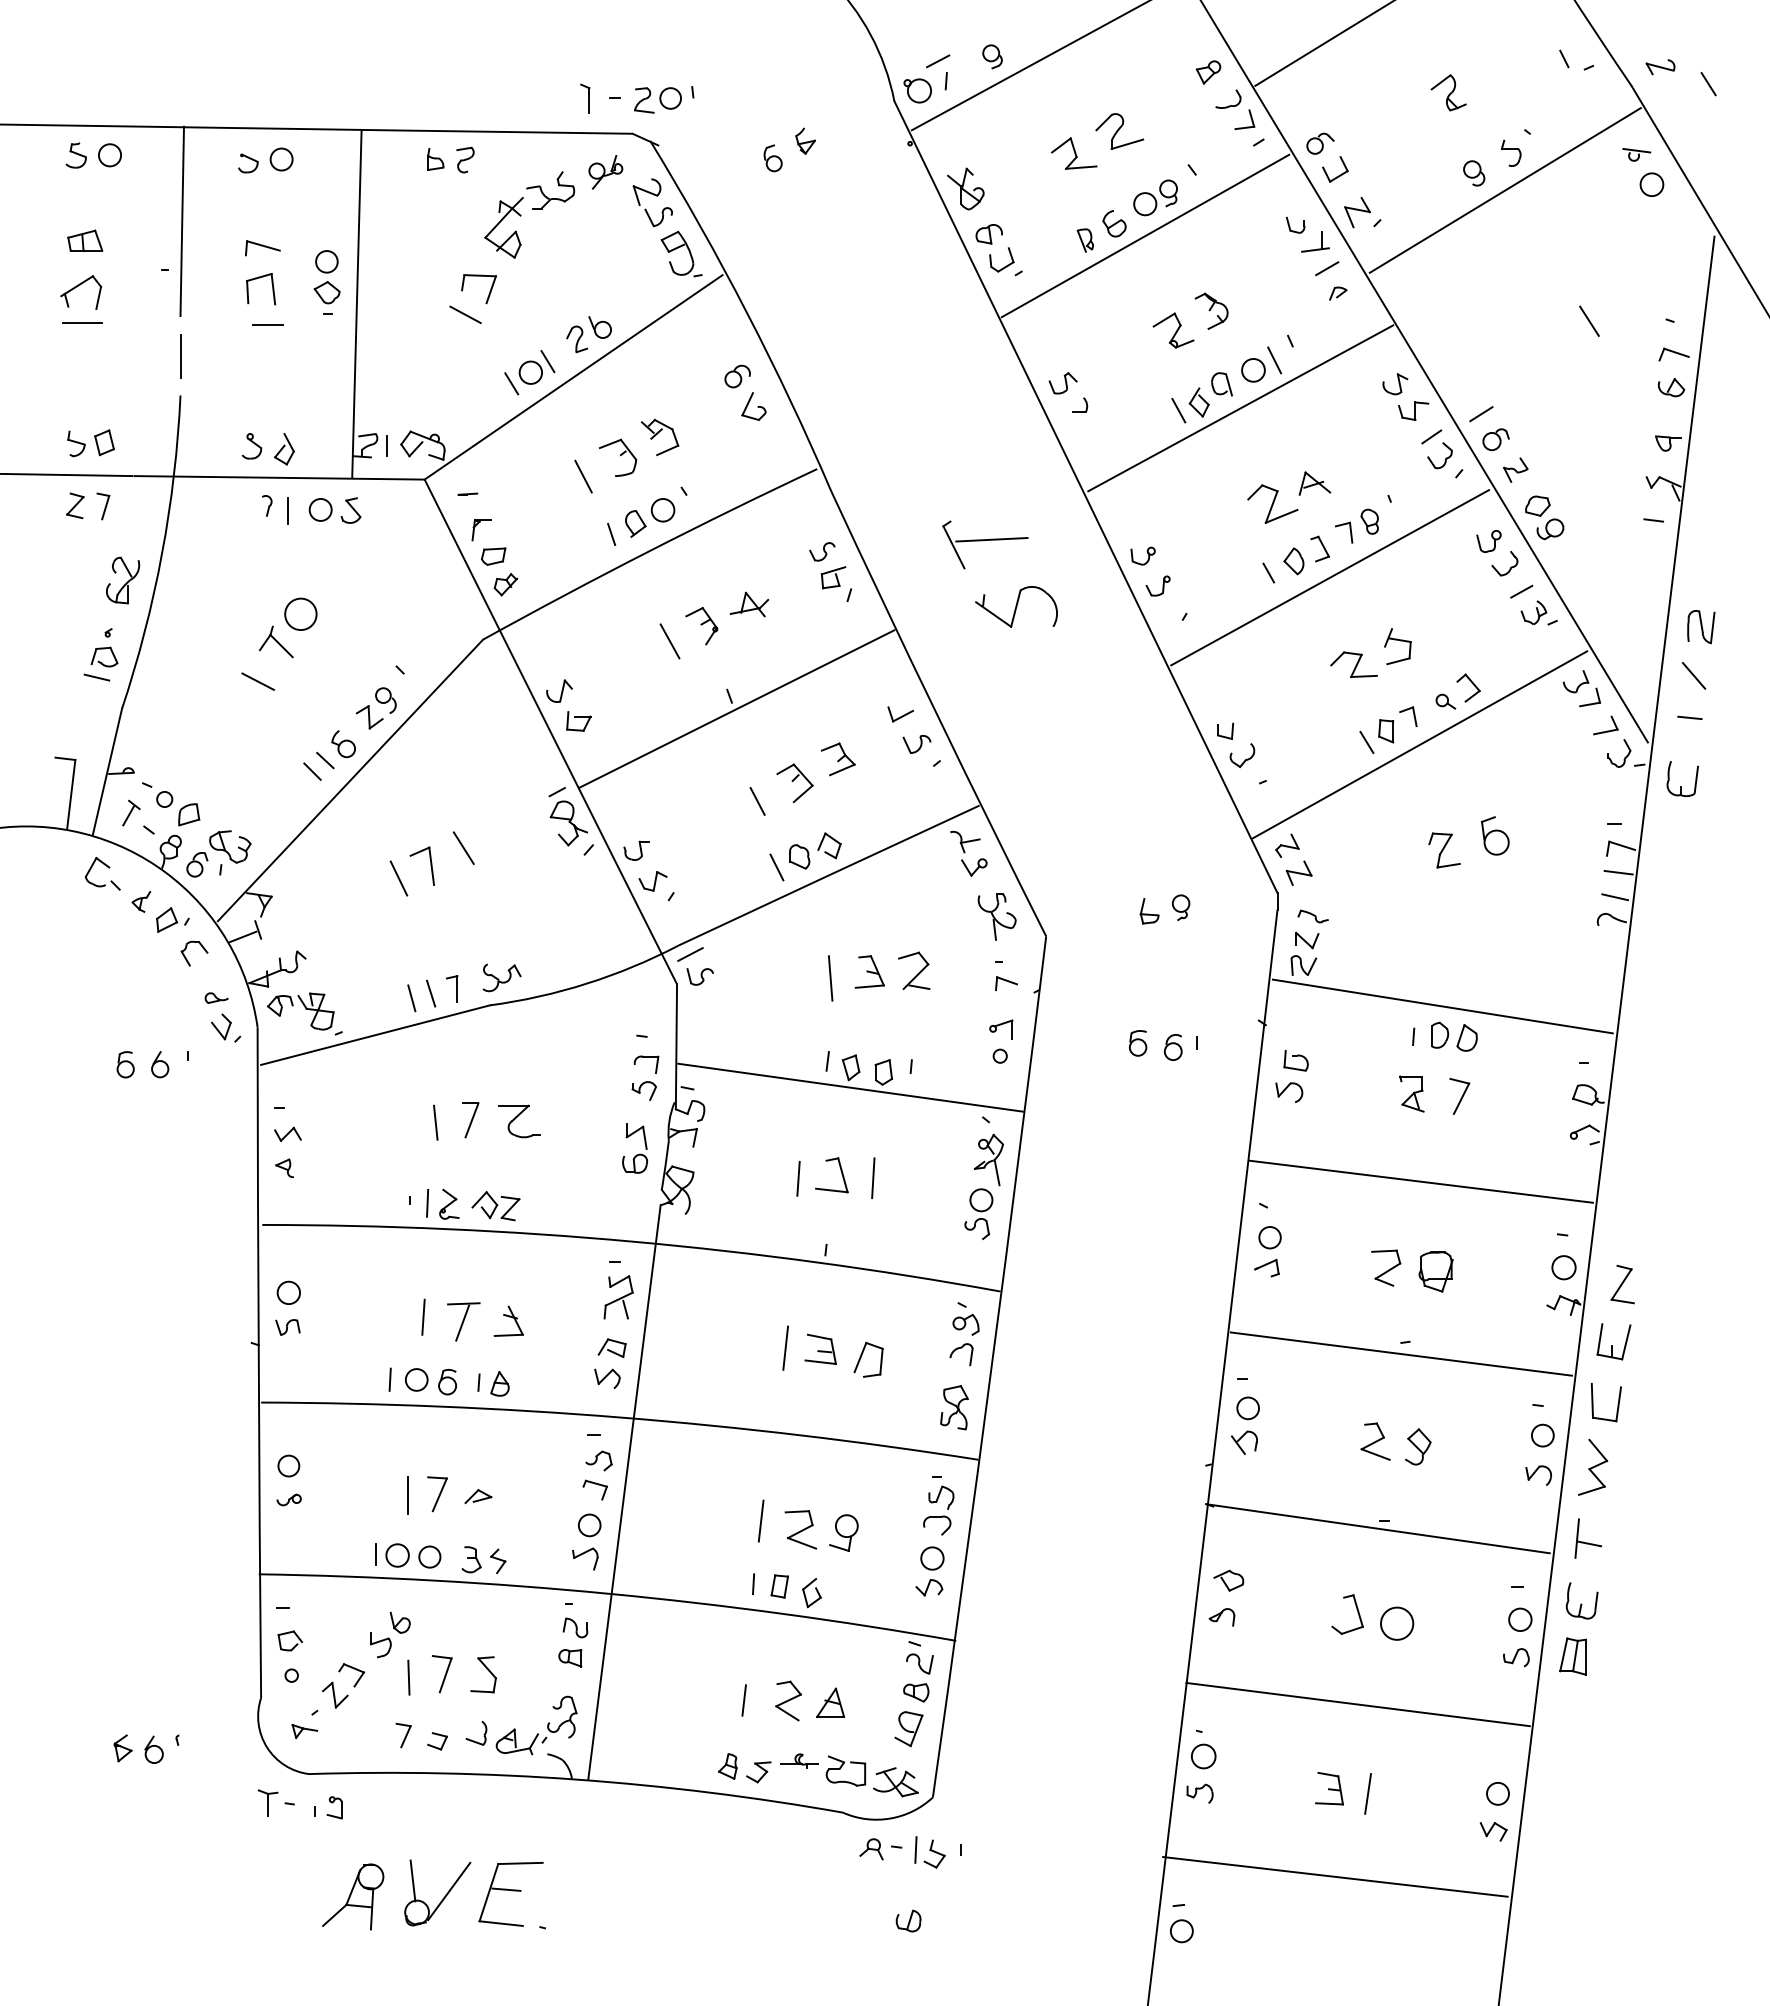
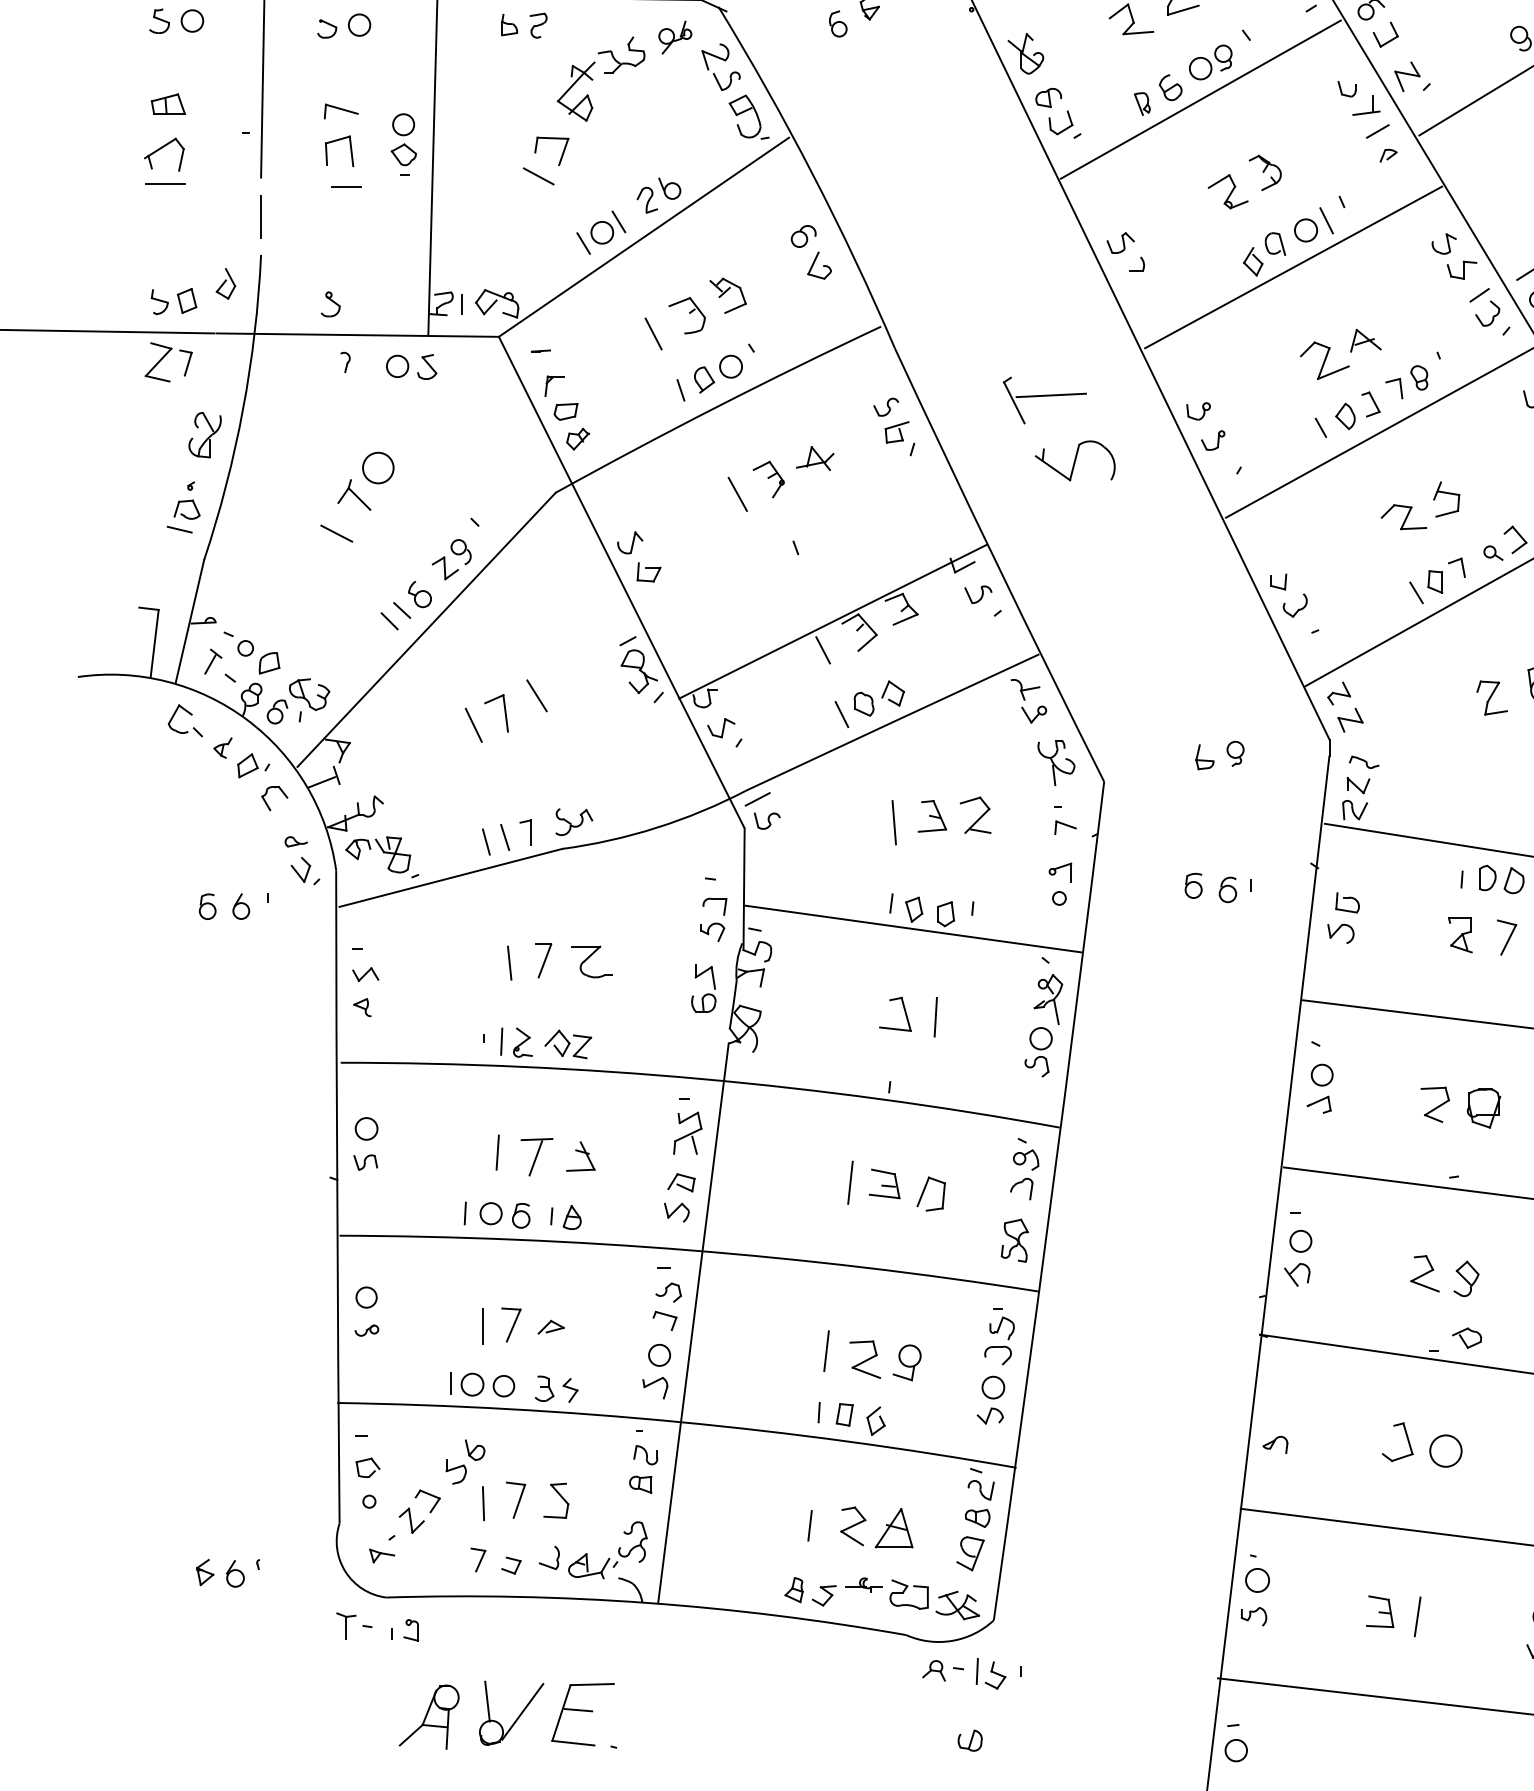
line: (1178, 410) -> (1233, 269), removed
part: (284, 449) -> (226, 284), moved
part: (75, 505) -> (158, 362), size x1.6
line: (287, 510) -> (365, 366), removed
line: (736, 709) -> (832, 622), moved
line: (798, 1178) -> (862, 1017), removed
part: (1228, 1580) -> (1466, 1337), moved
part: (830, 1702) -> (894, 1527), size x1.4

